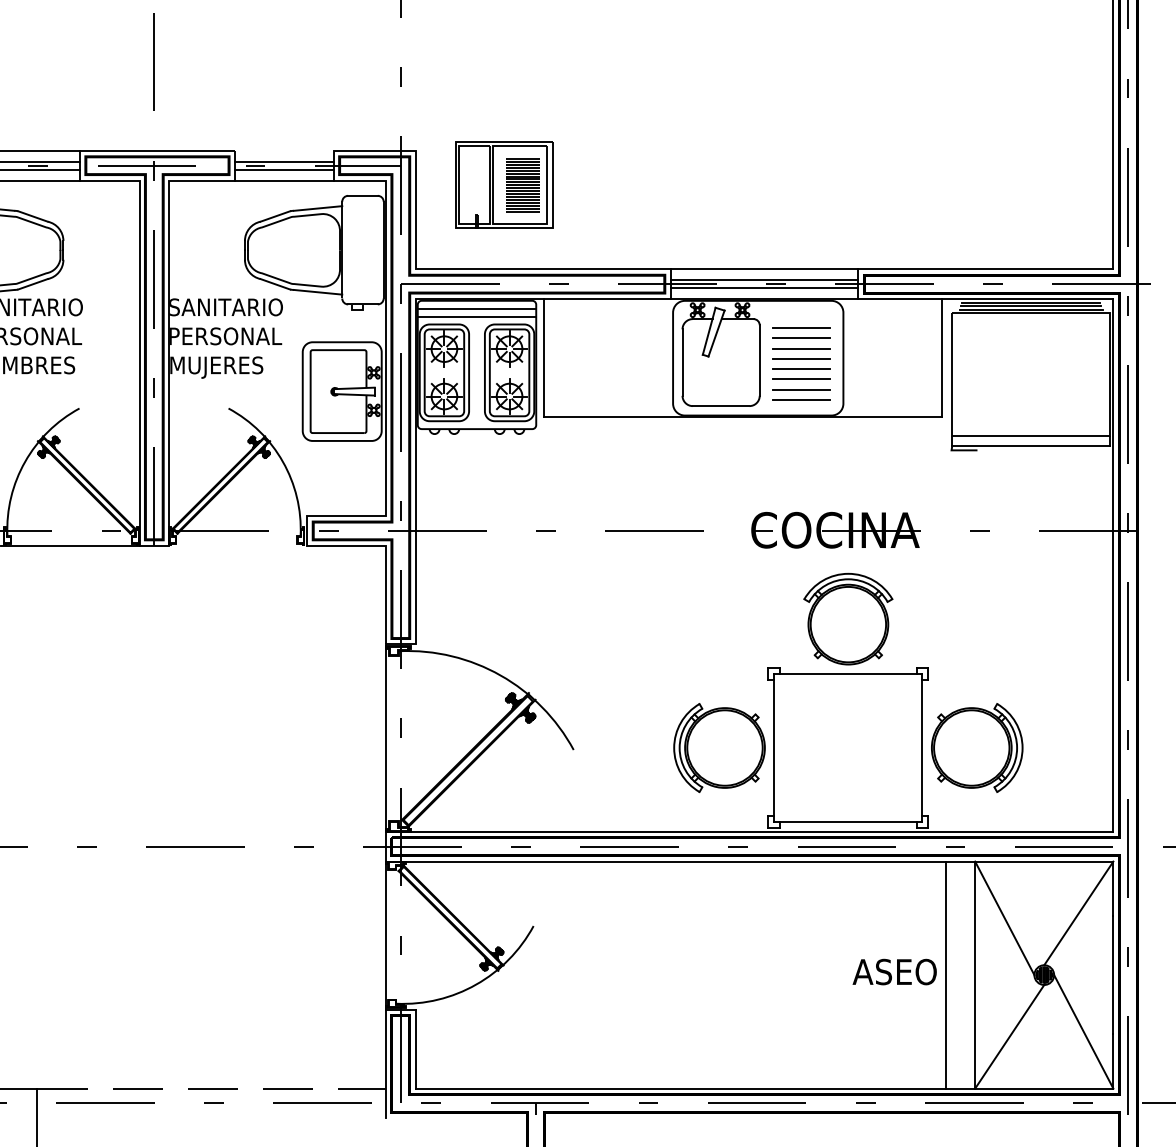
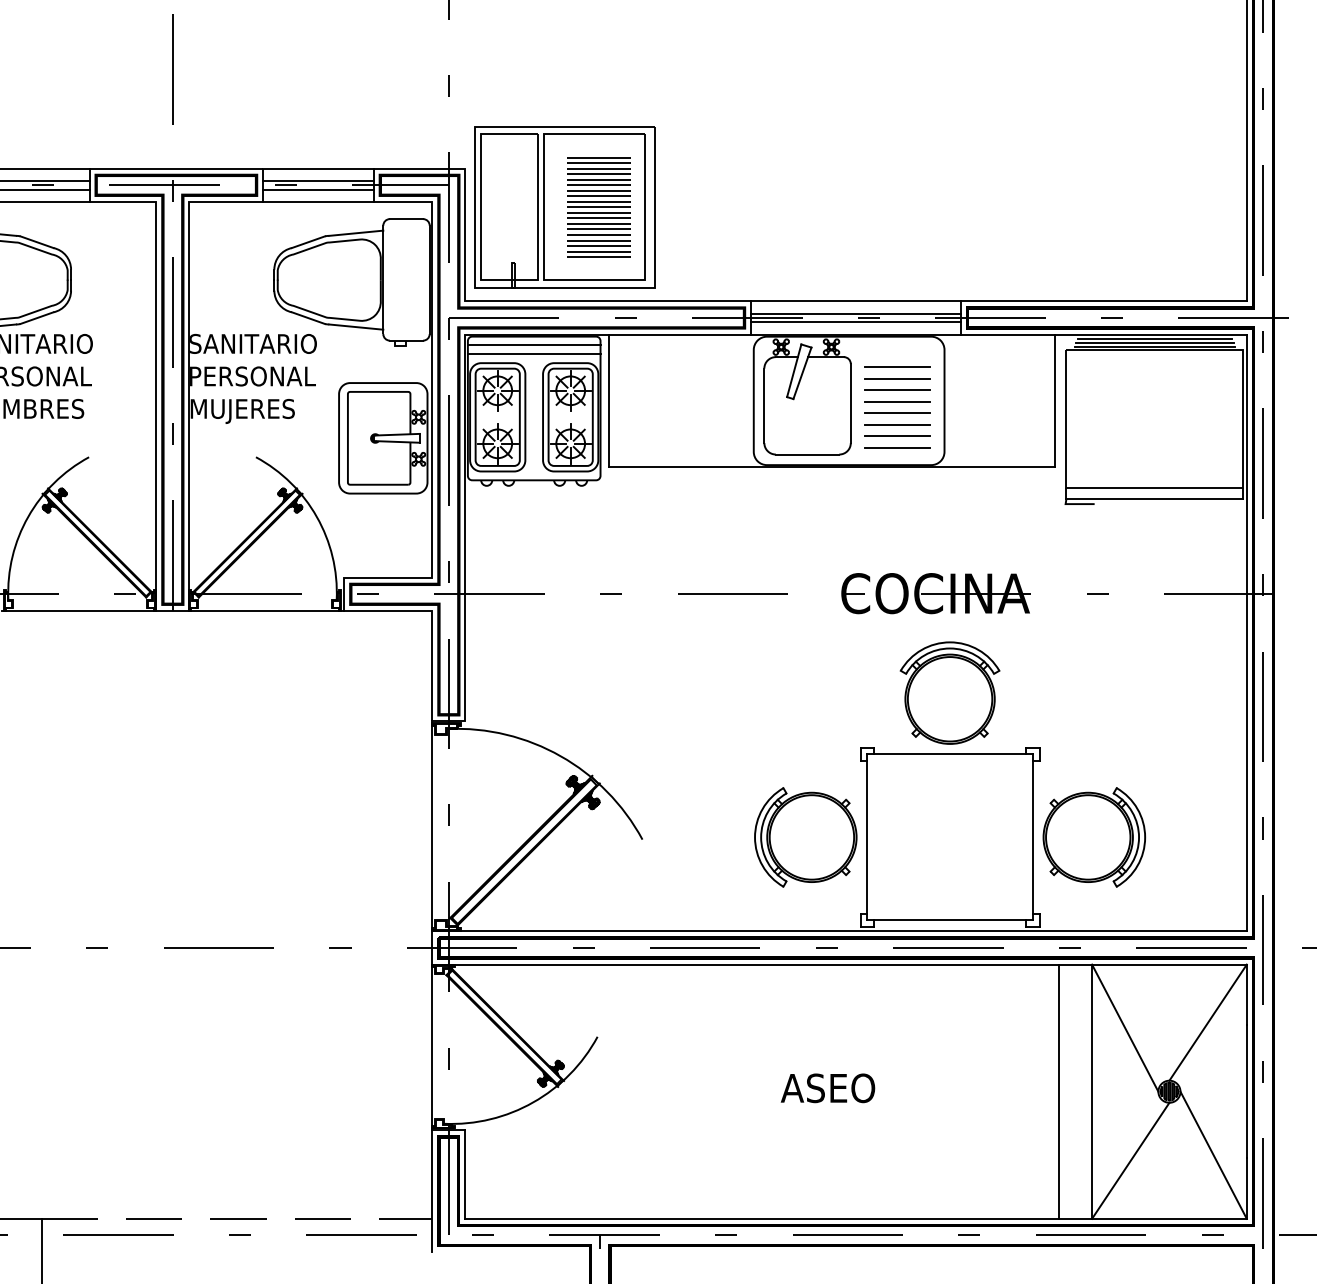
line: (284, 150) -> (318, 168), added
part: (504, 185) -> (564, 207), size x1.67
line: (237, 545) -> (266, 610), added
text: (894, 972) -> (827, 1088), moved

